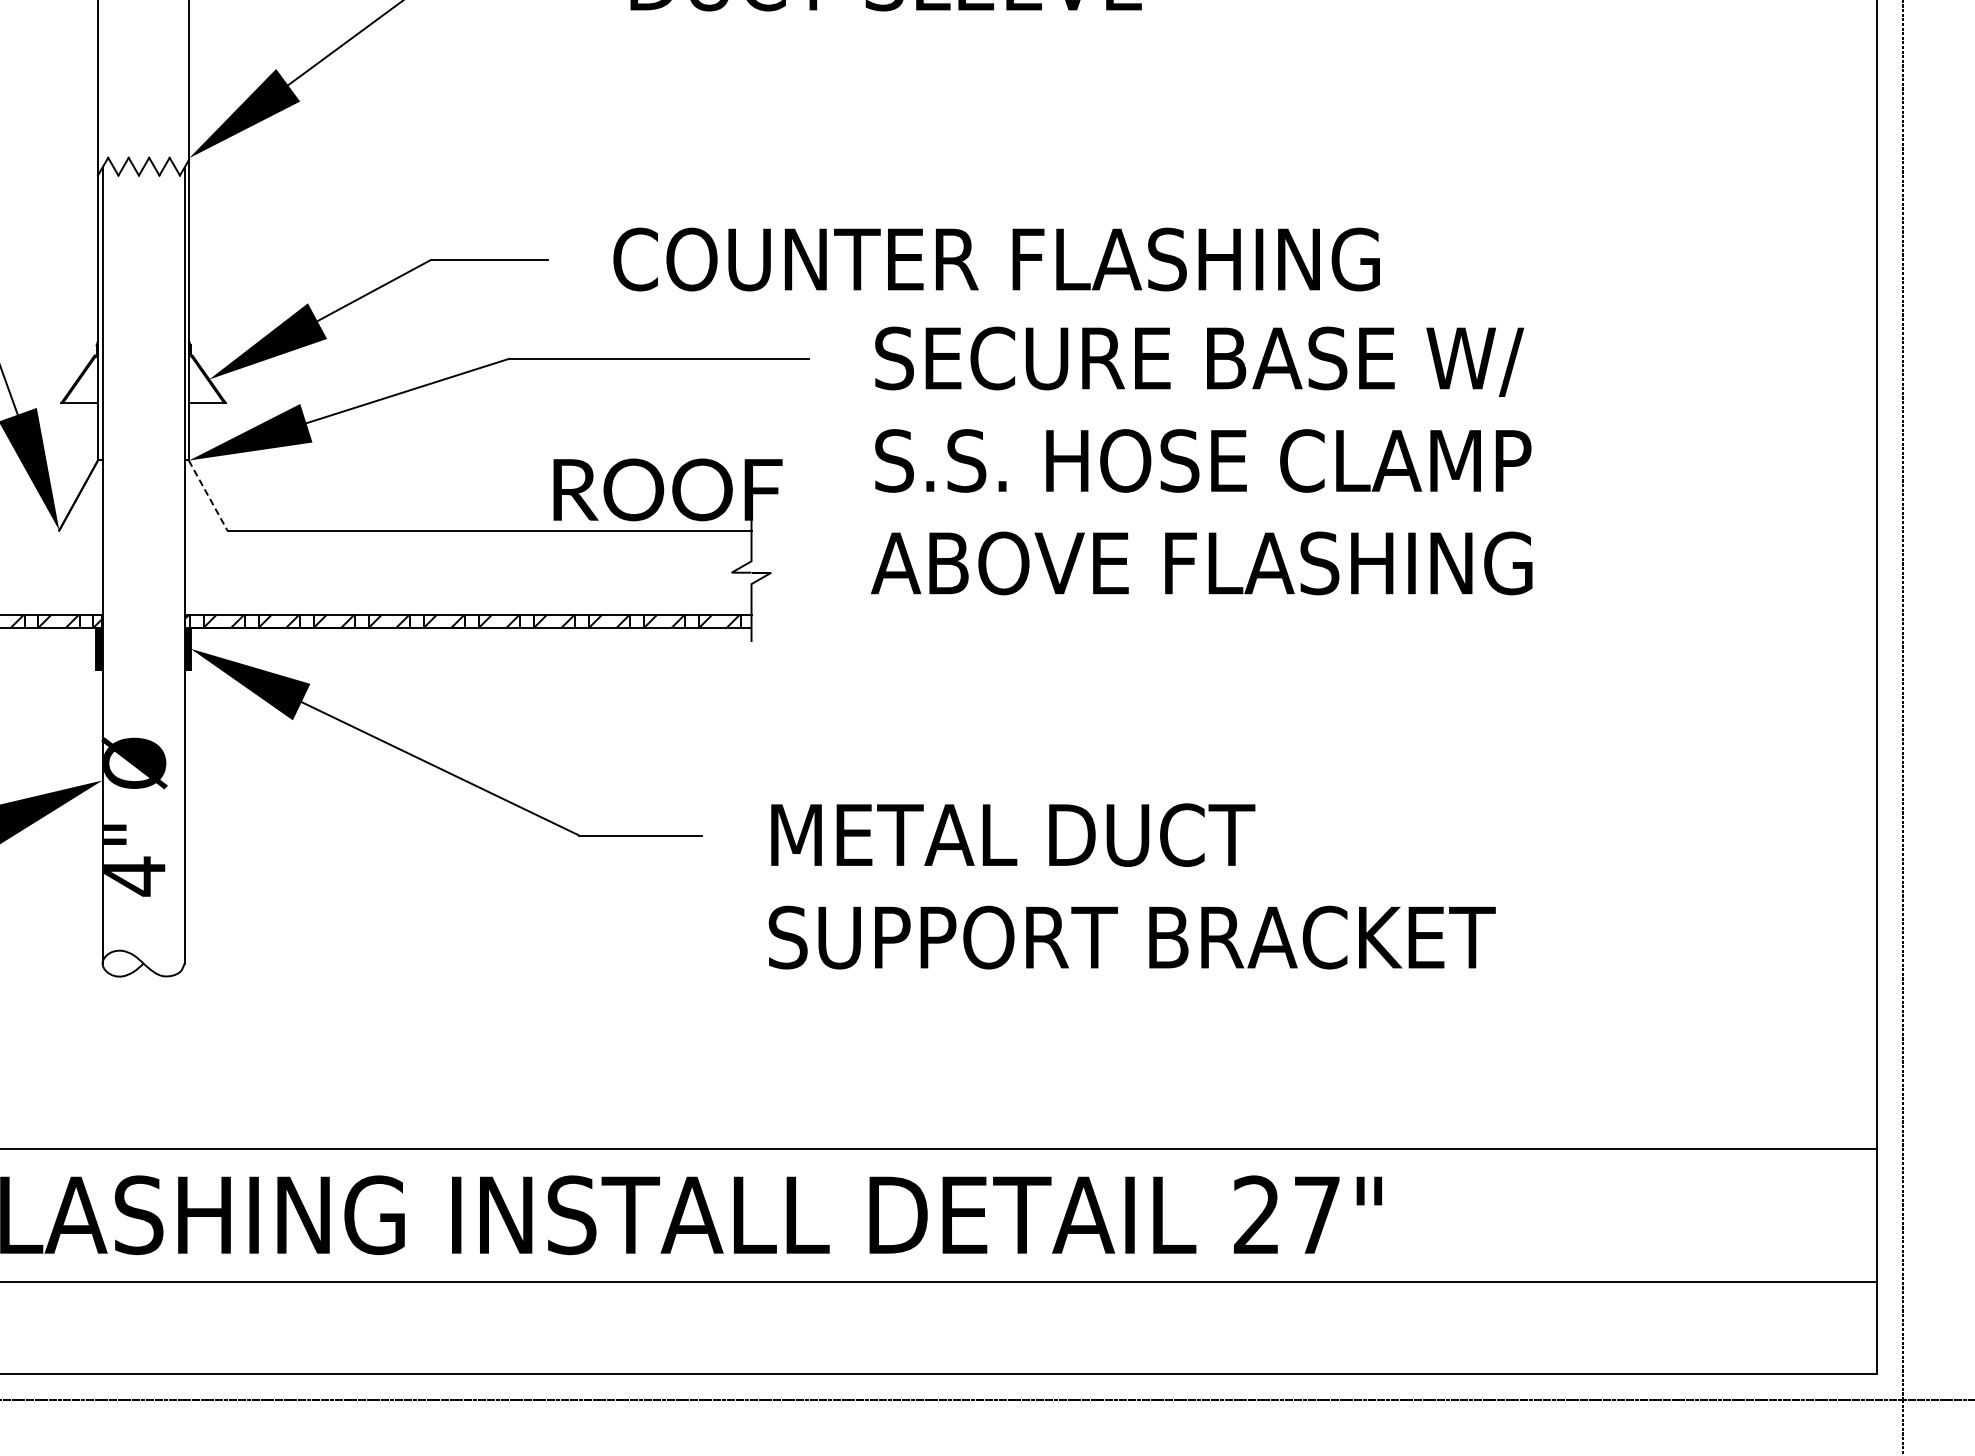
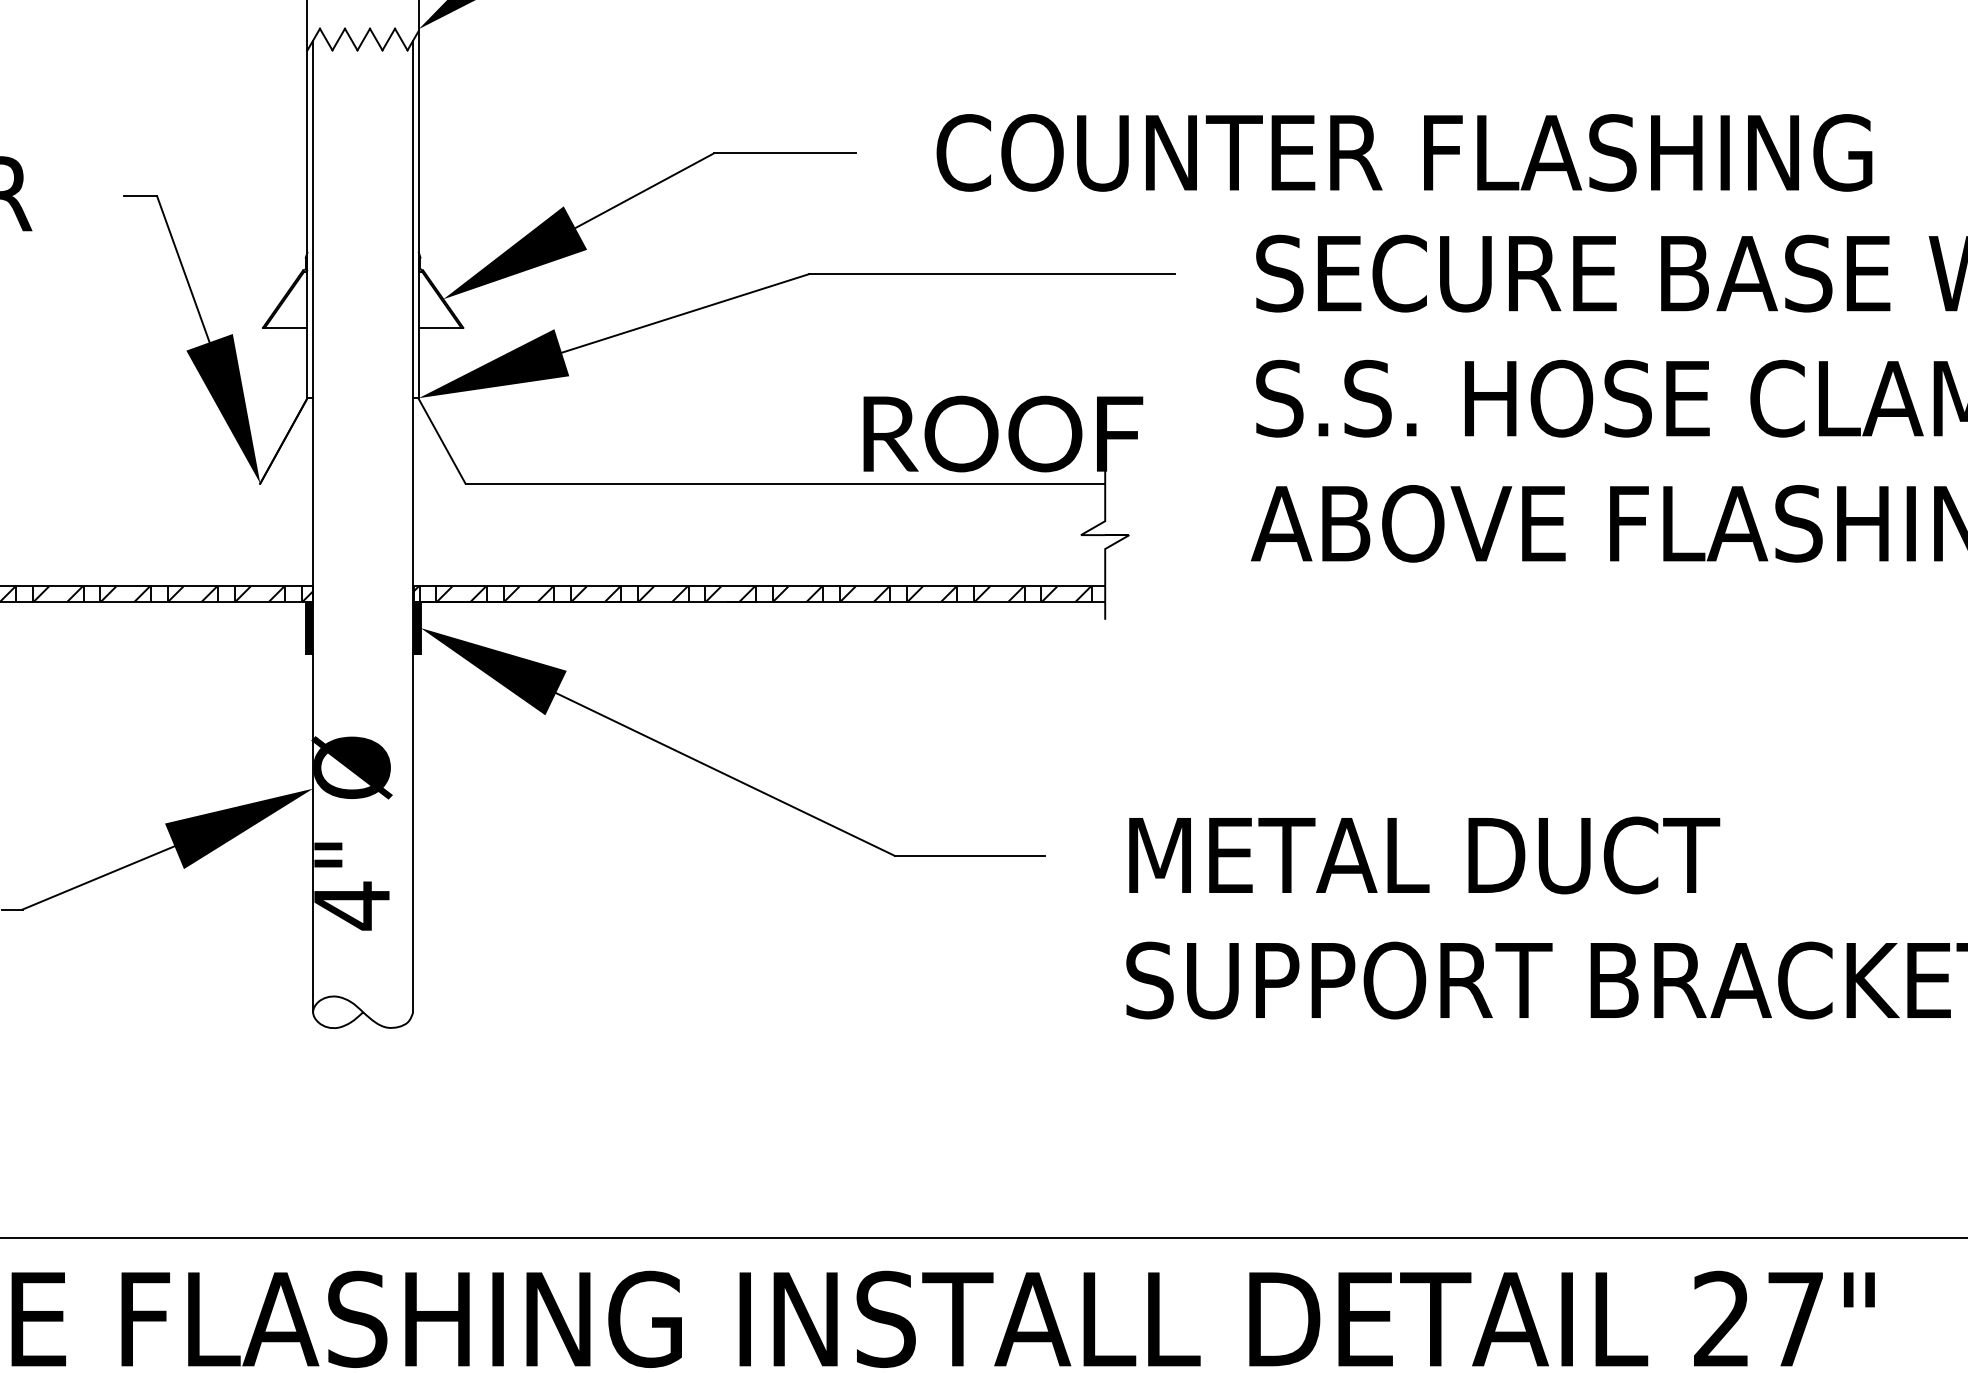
line: (208, 496) -> (442, 442), dashed -> solid

